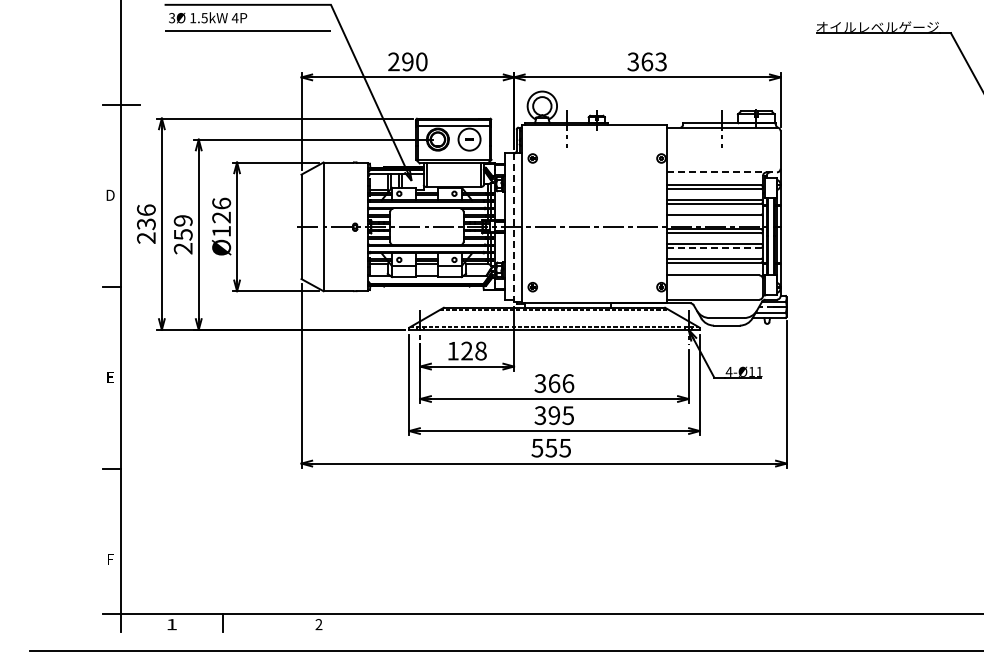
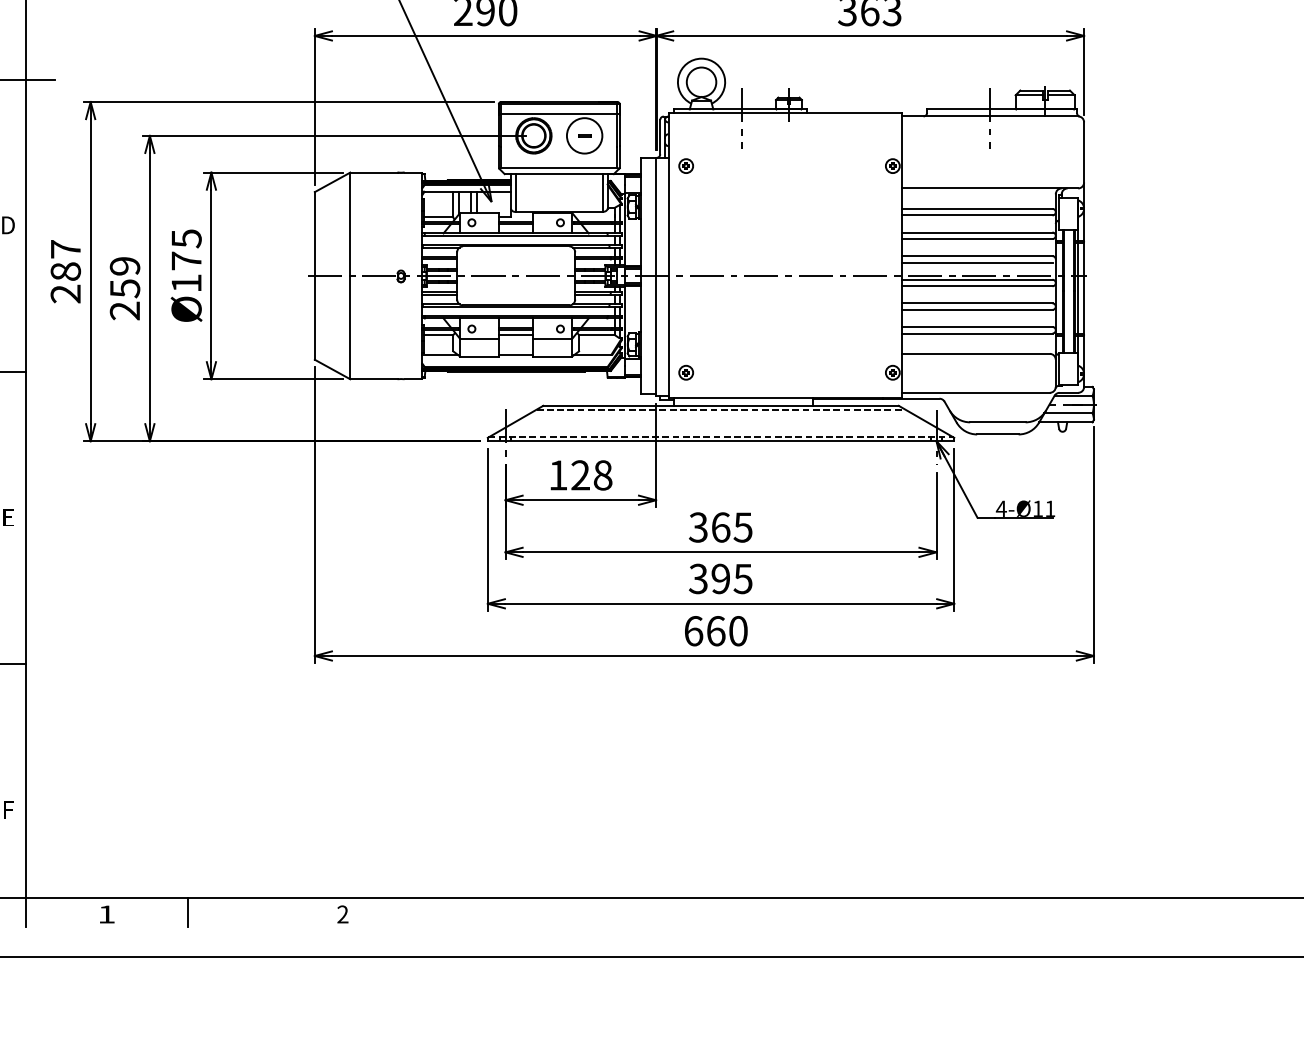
line: (722, 172) -> (990, 188), dashed -> solid
text: (221, 210) -> (186, 249), Ø126 -> Ø175
text: (146, 217) -> (65, 260), 236 -> 287
line: (713, 218) -> (976, 262), added
line: (514, 228) -> (656, 278), dashed -> solid
line: (714, 248) -> (977, 310), dashed -> solid
text: (568, 383) -> (743, 527), 366 -> 365
text: (551, 447) -> (716, 630), 555 -> 660

